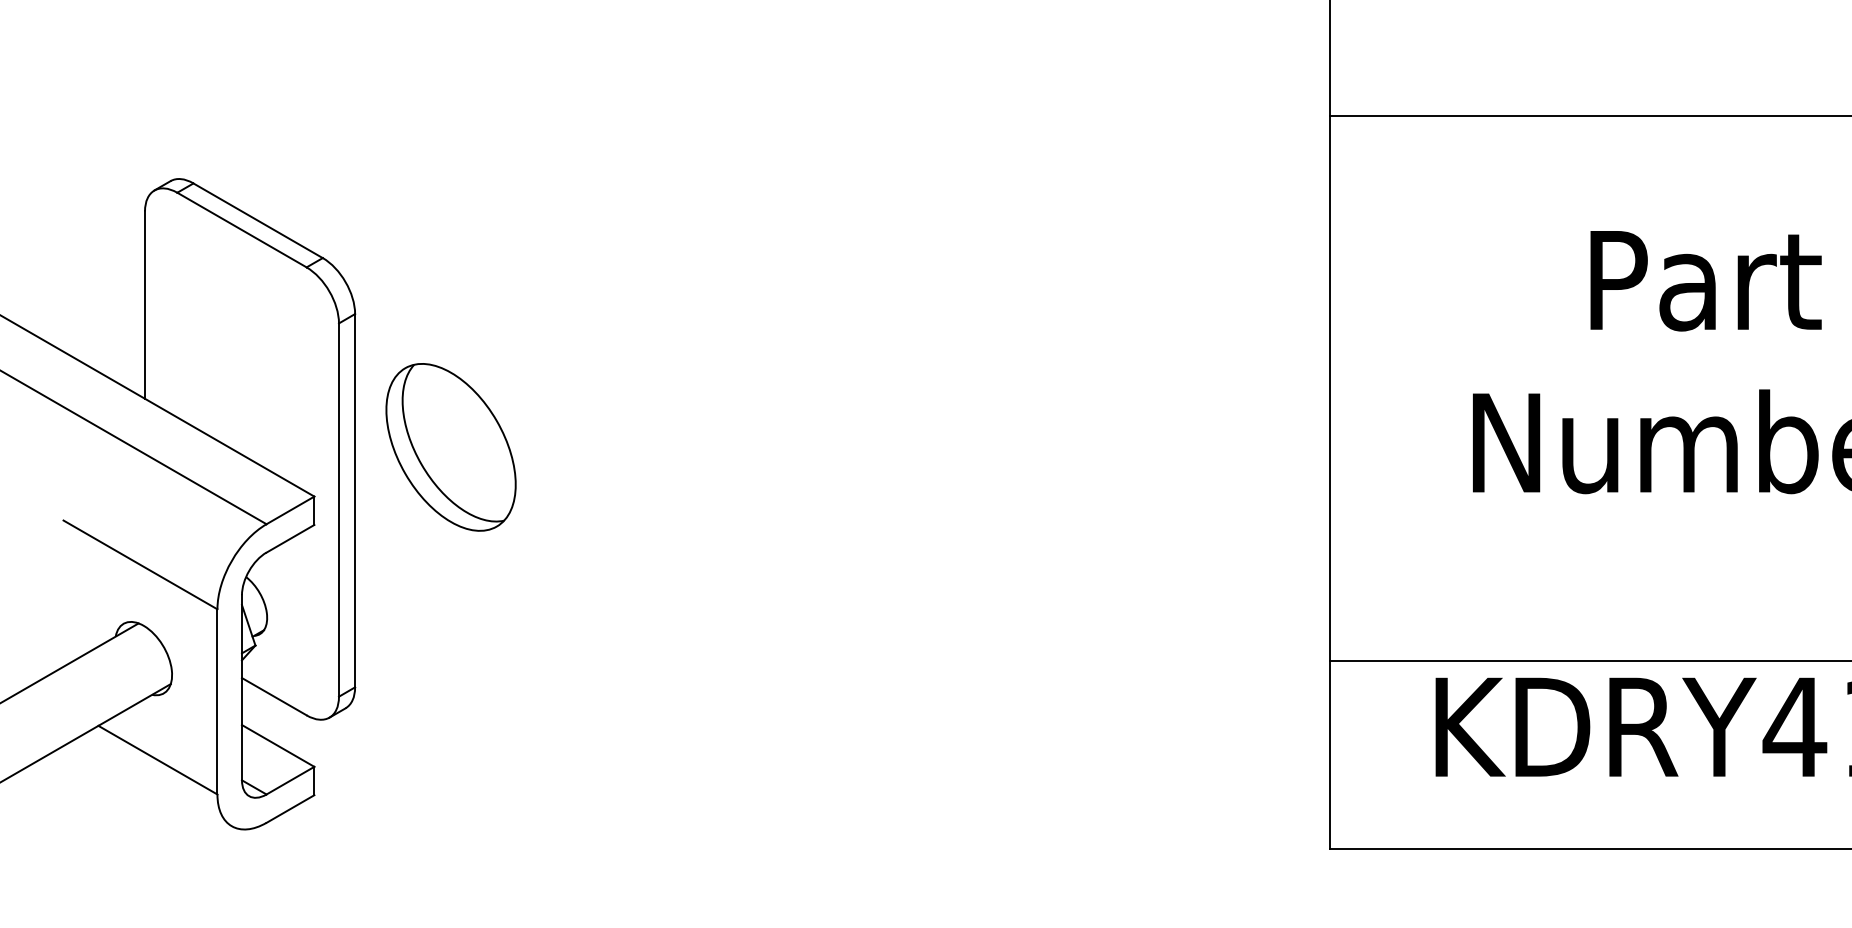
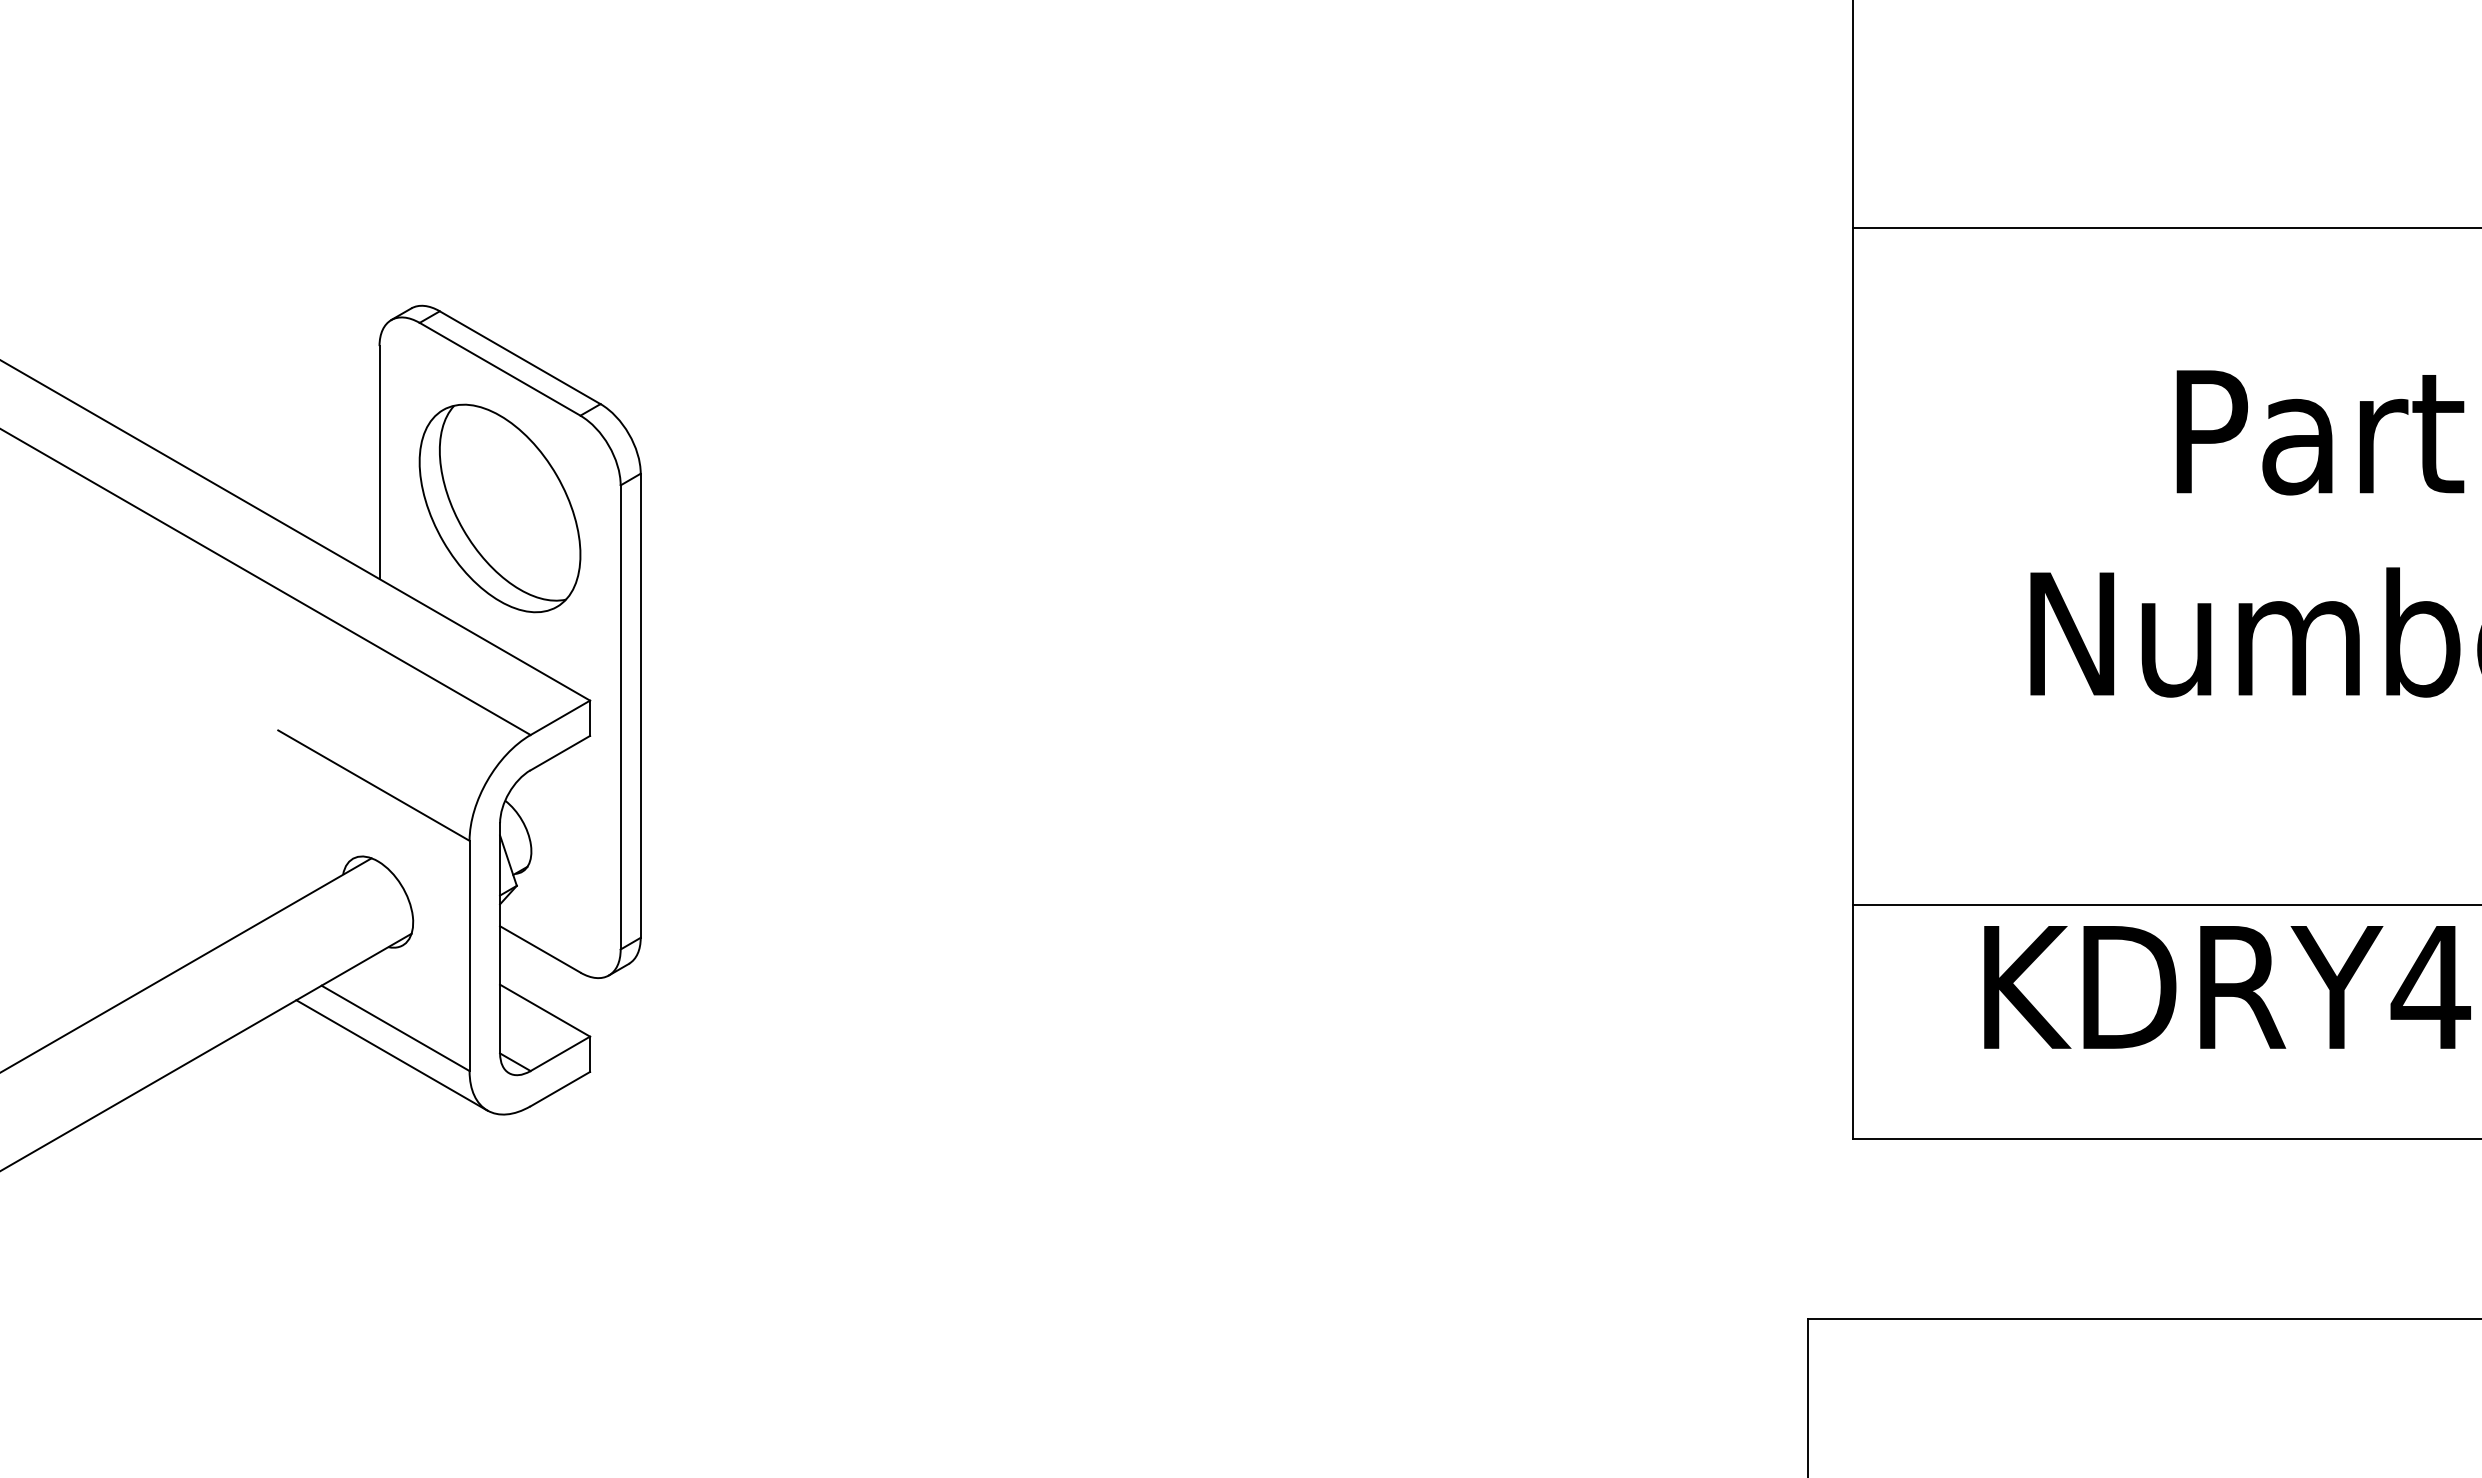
part: (450, 447) -> (499, 508), moved
line: (154, 781) -> (391, 1055), added

